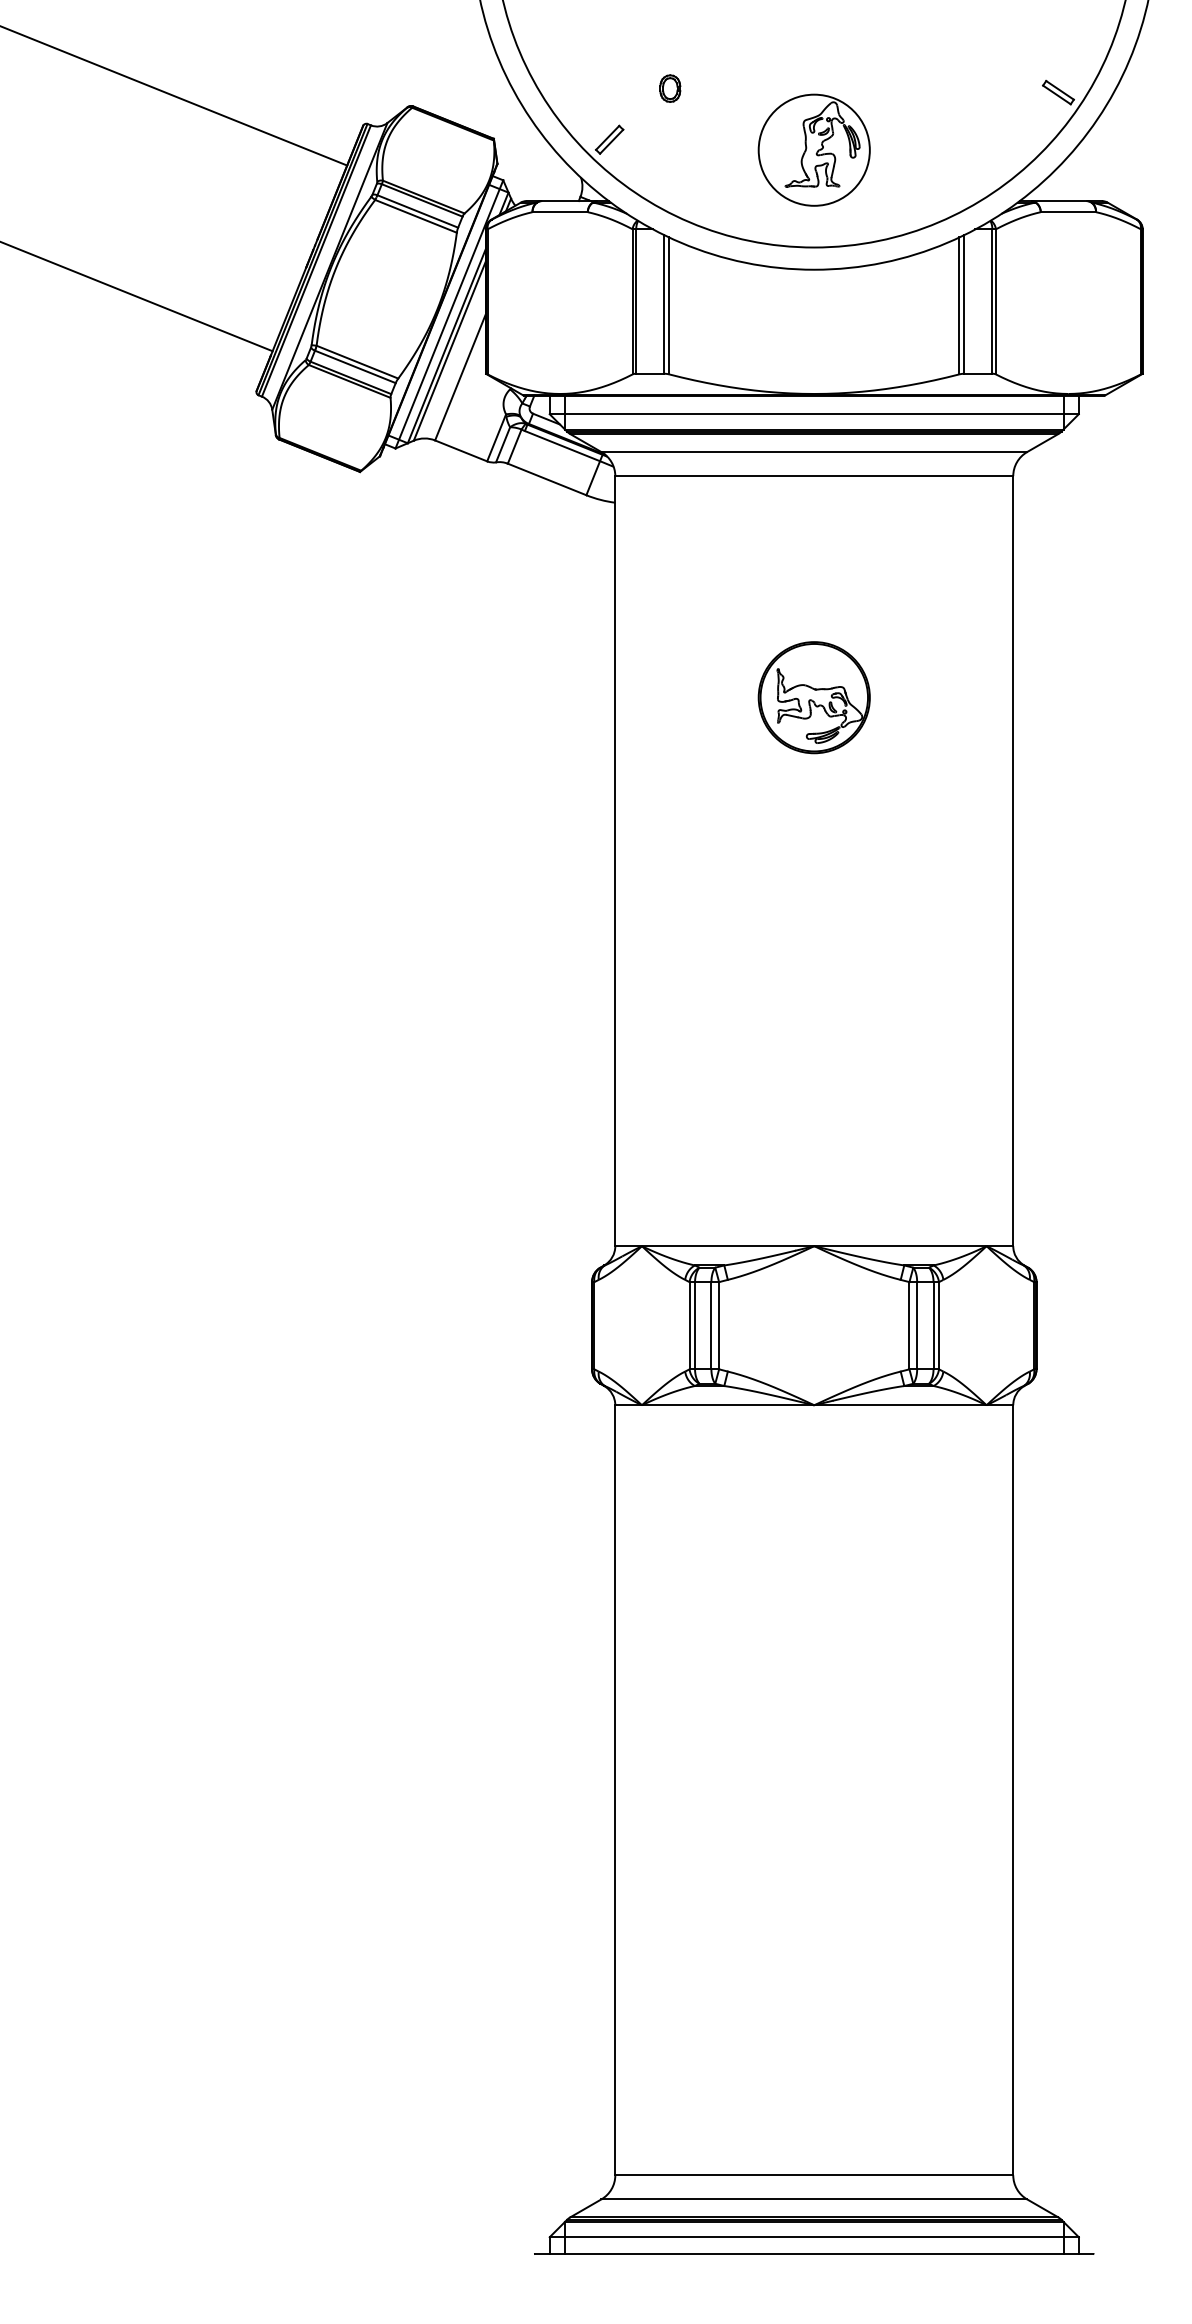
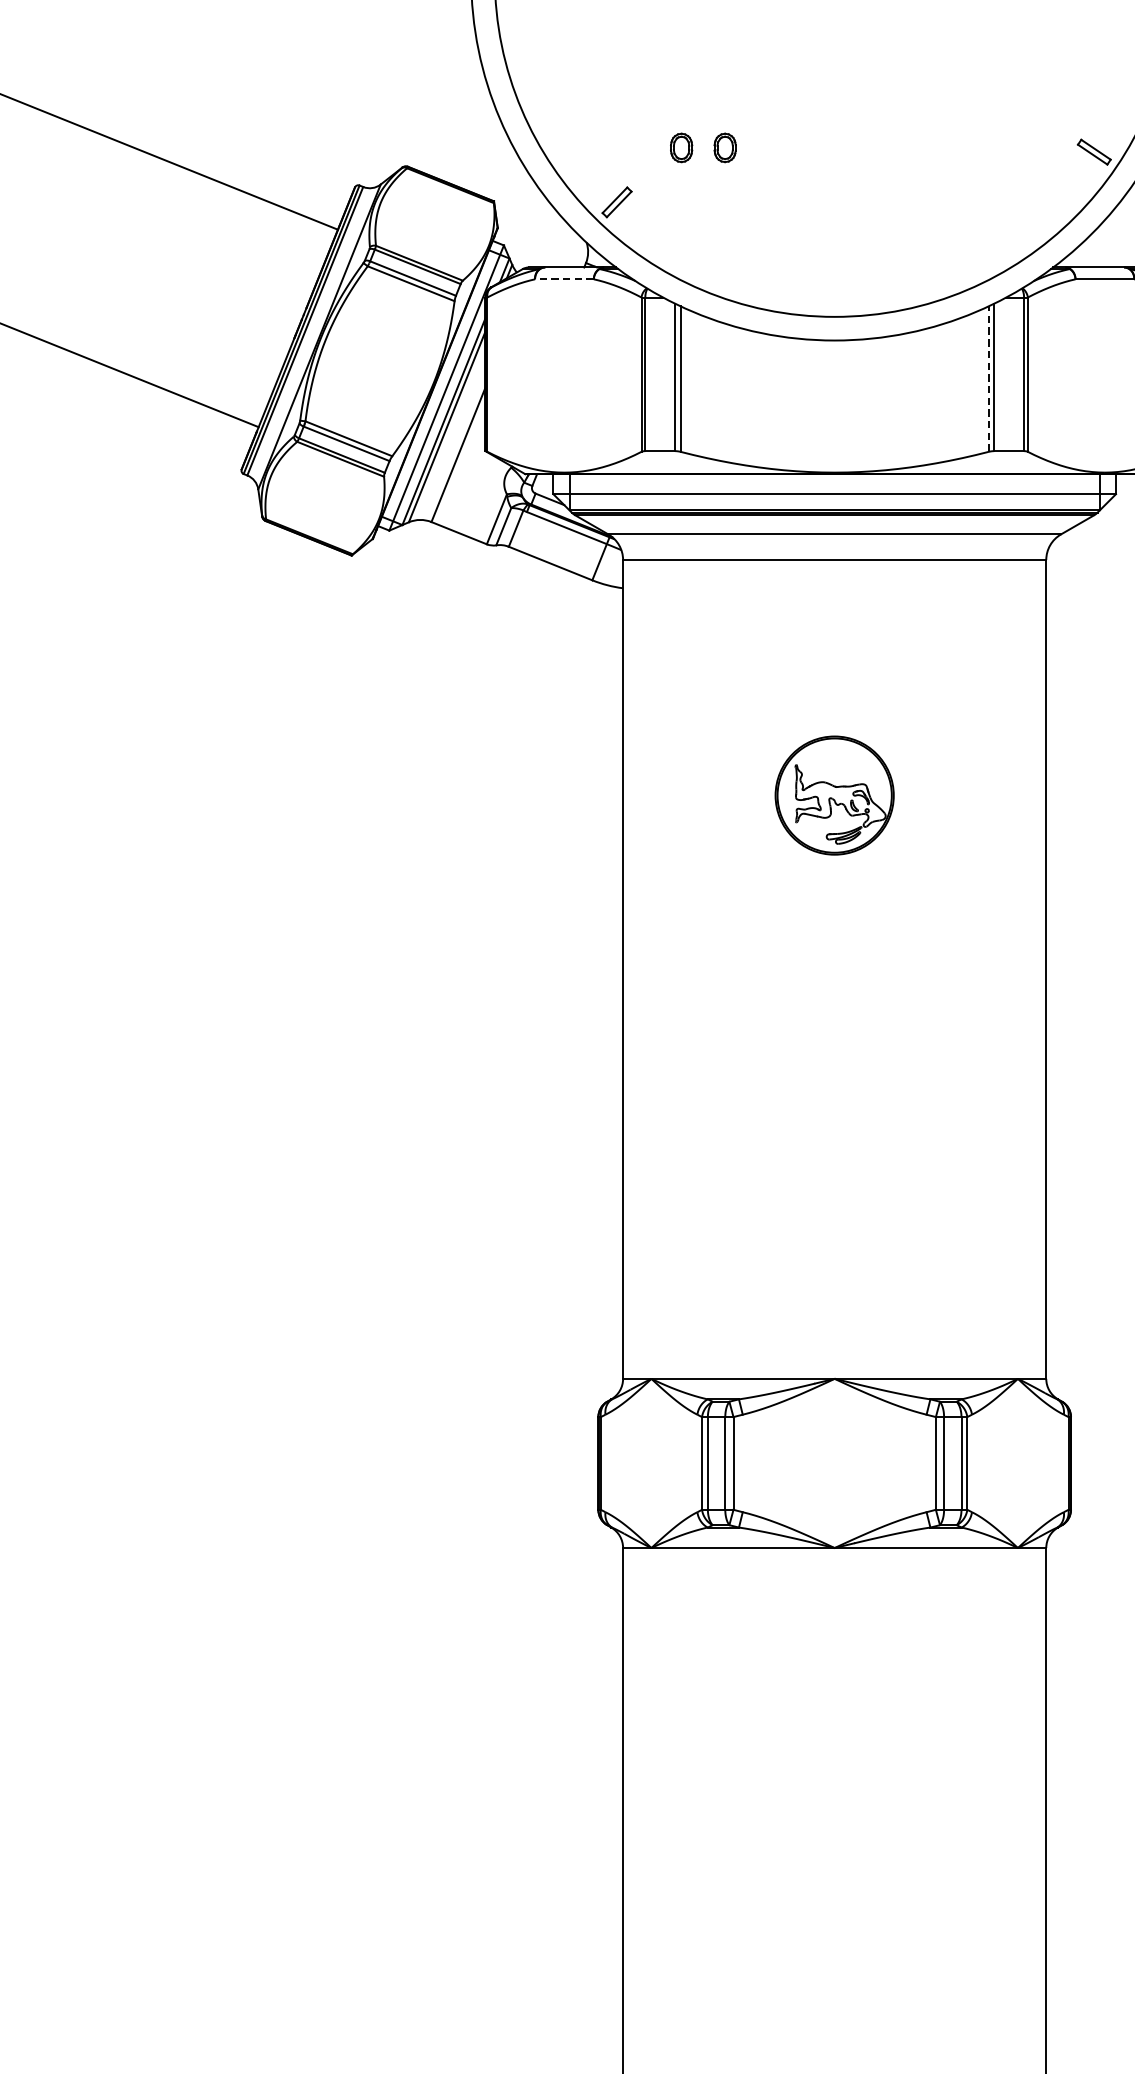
part: (711, 88) -> (725, 147), added
part: (813, 149) -> (833, 212), removed
line: (560, 212) -> (564, 279), solid -> dashed
line: (959, 305) -> (989, 378), solid -> dashed

